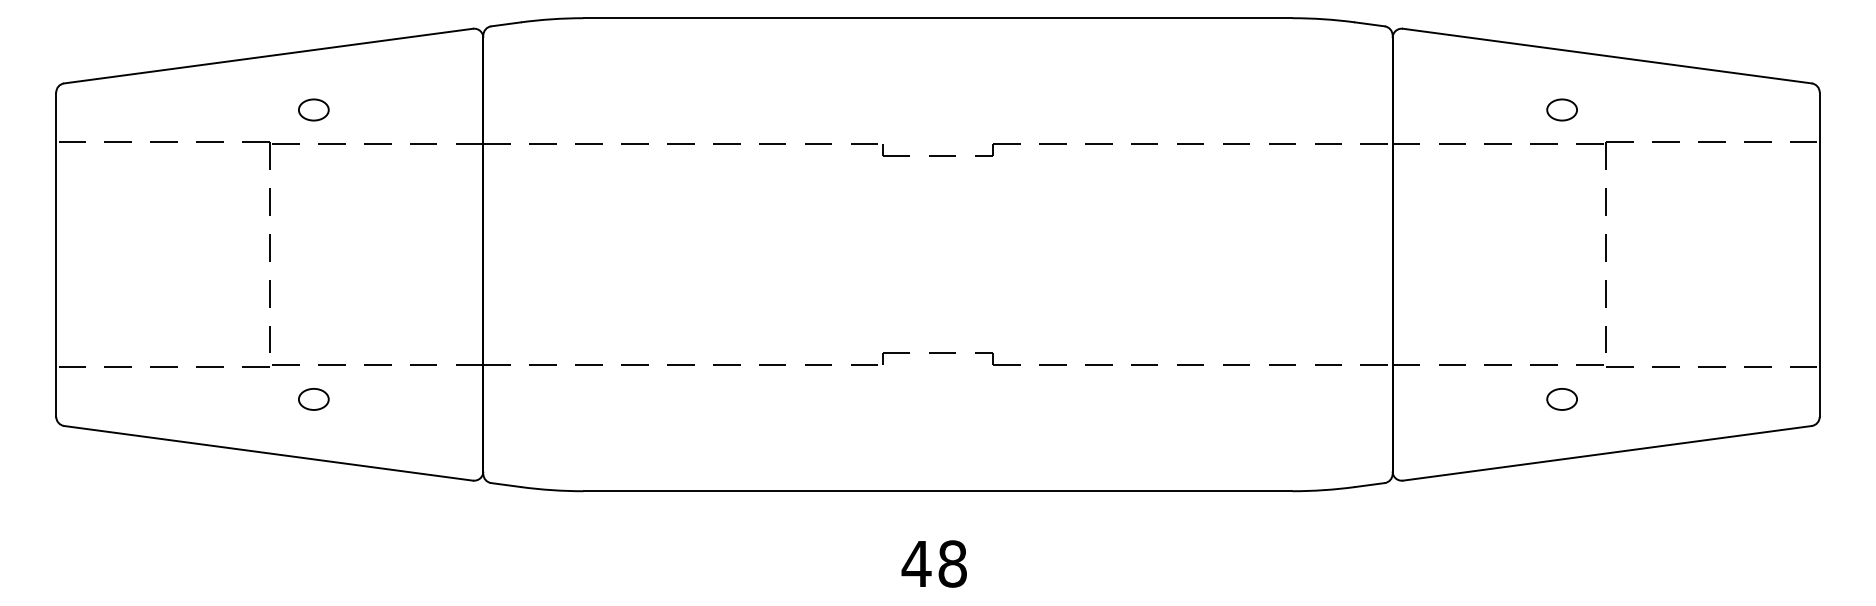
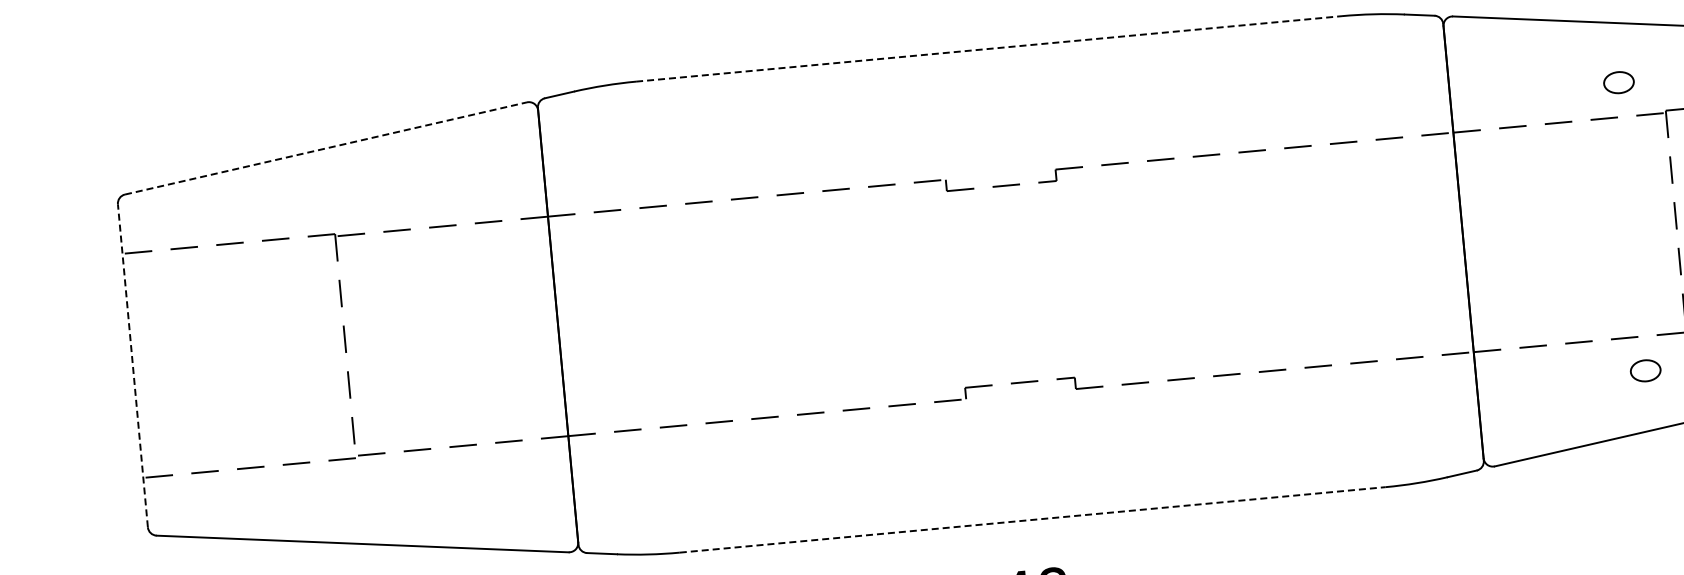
line: (938, 18) -> (989, 49), solid -> dashed
line: (269, 56) -> (326, 148), solid -> dashed
part: (313, 109) -> (375, 197), removed
line: (56, 254) -> (133, 365), solid -> dashed
part: (313, 399) -> (402, 486), removed
line: (938, 491) -> (1033, 520), solid -> dashed

